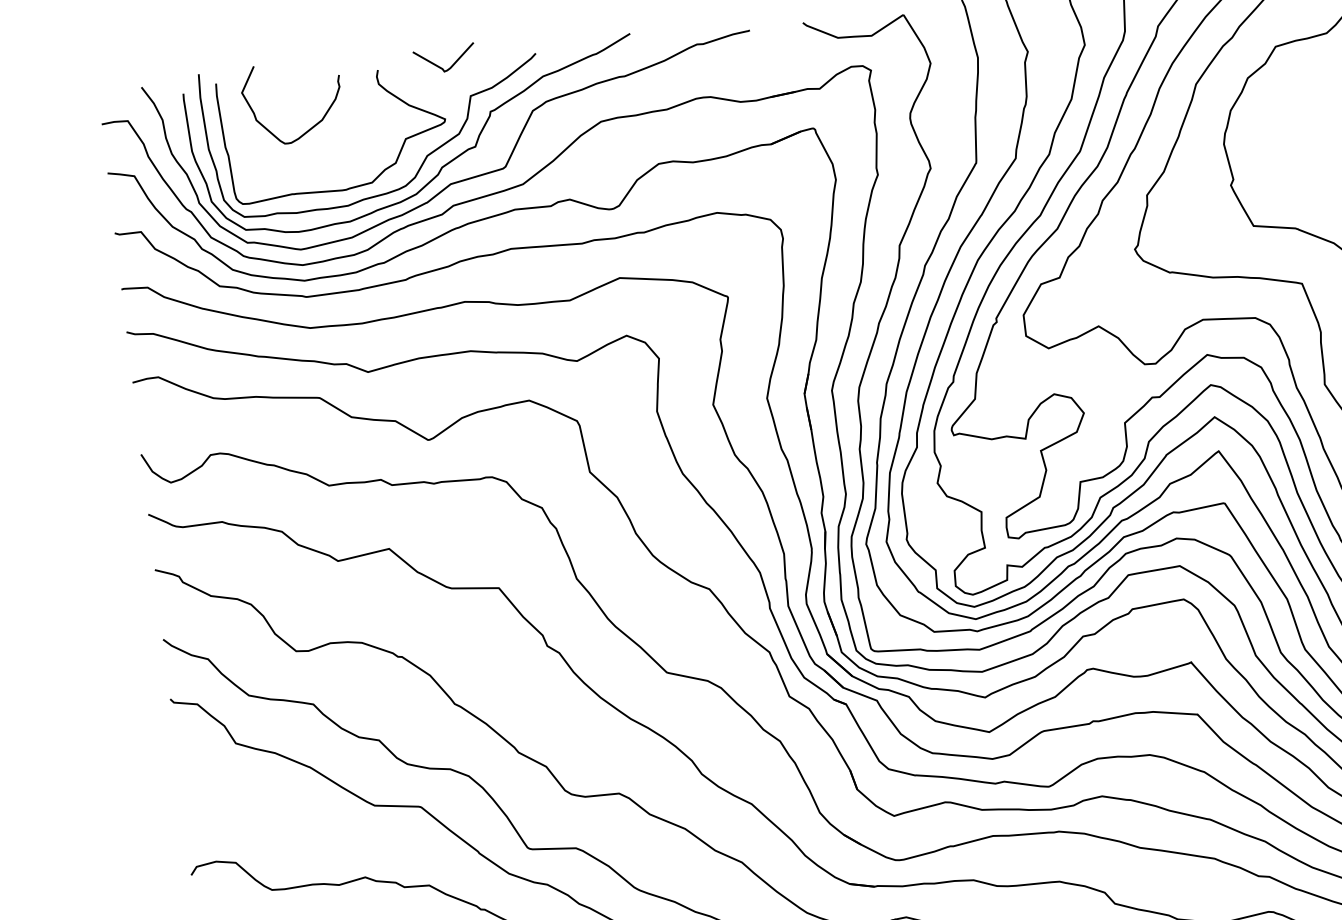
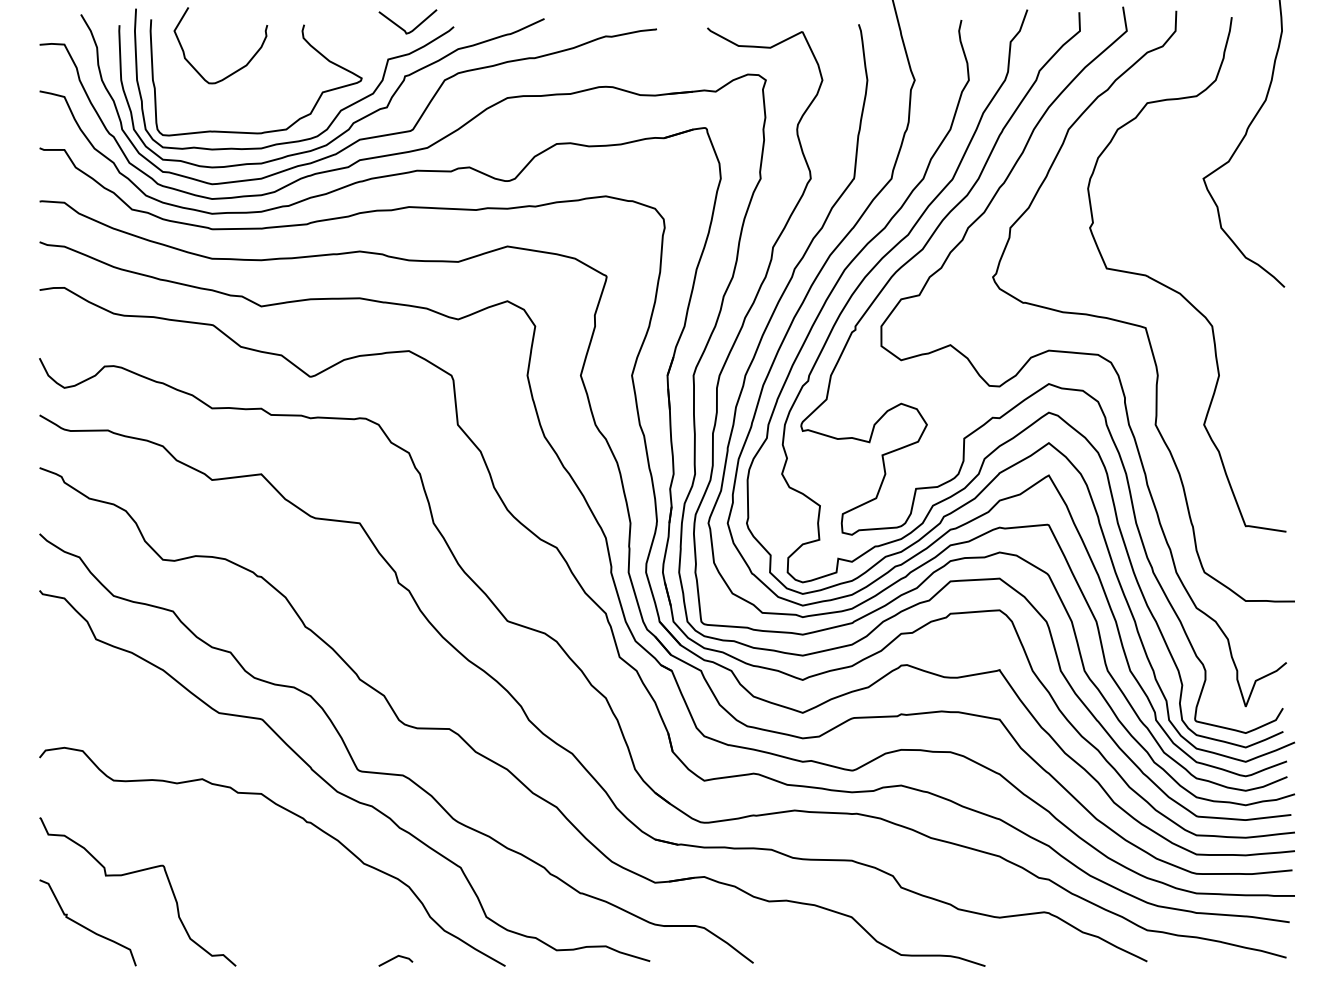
curve: (440, 66) -> (403, 28), moved

